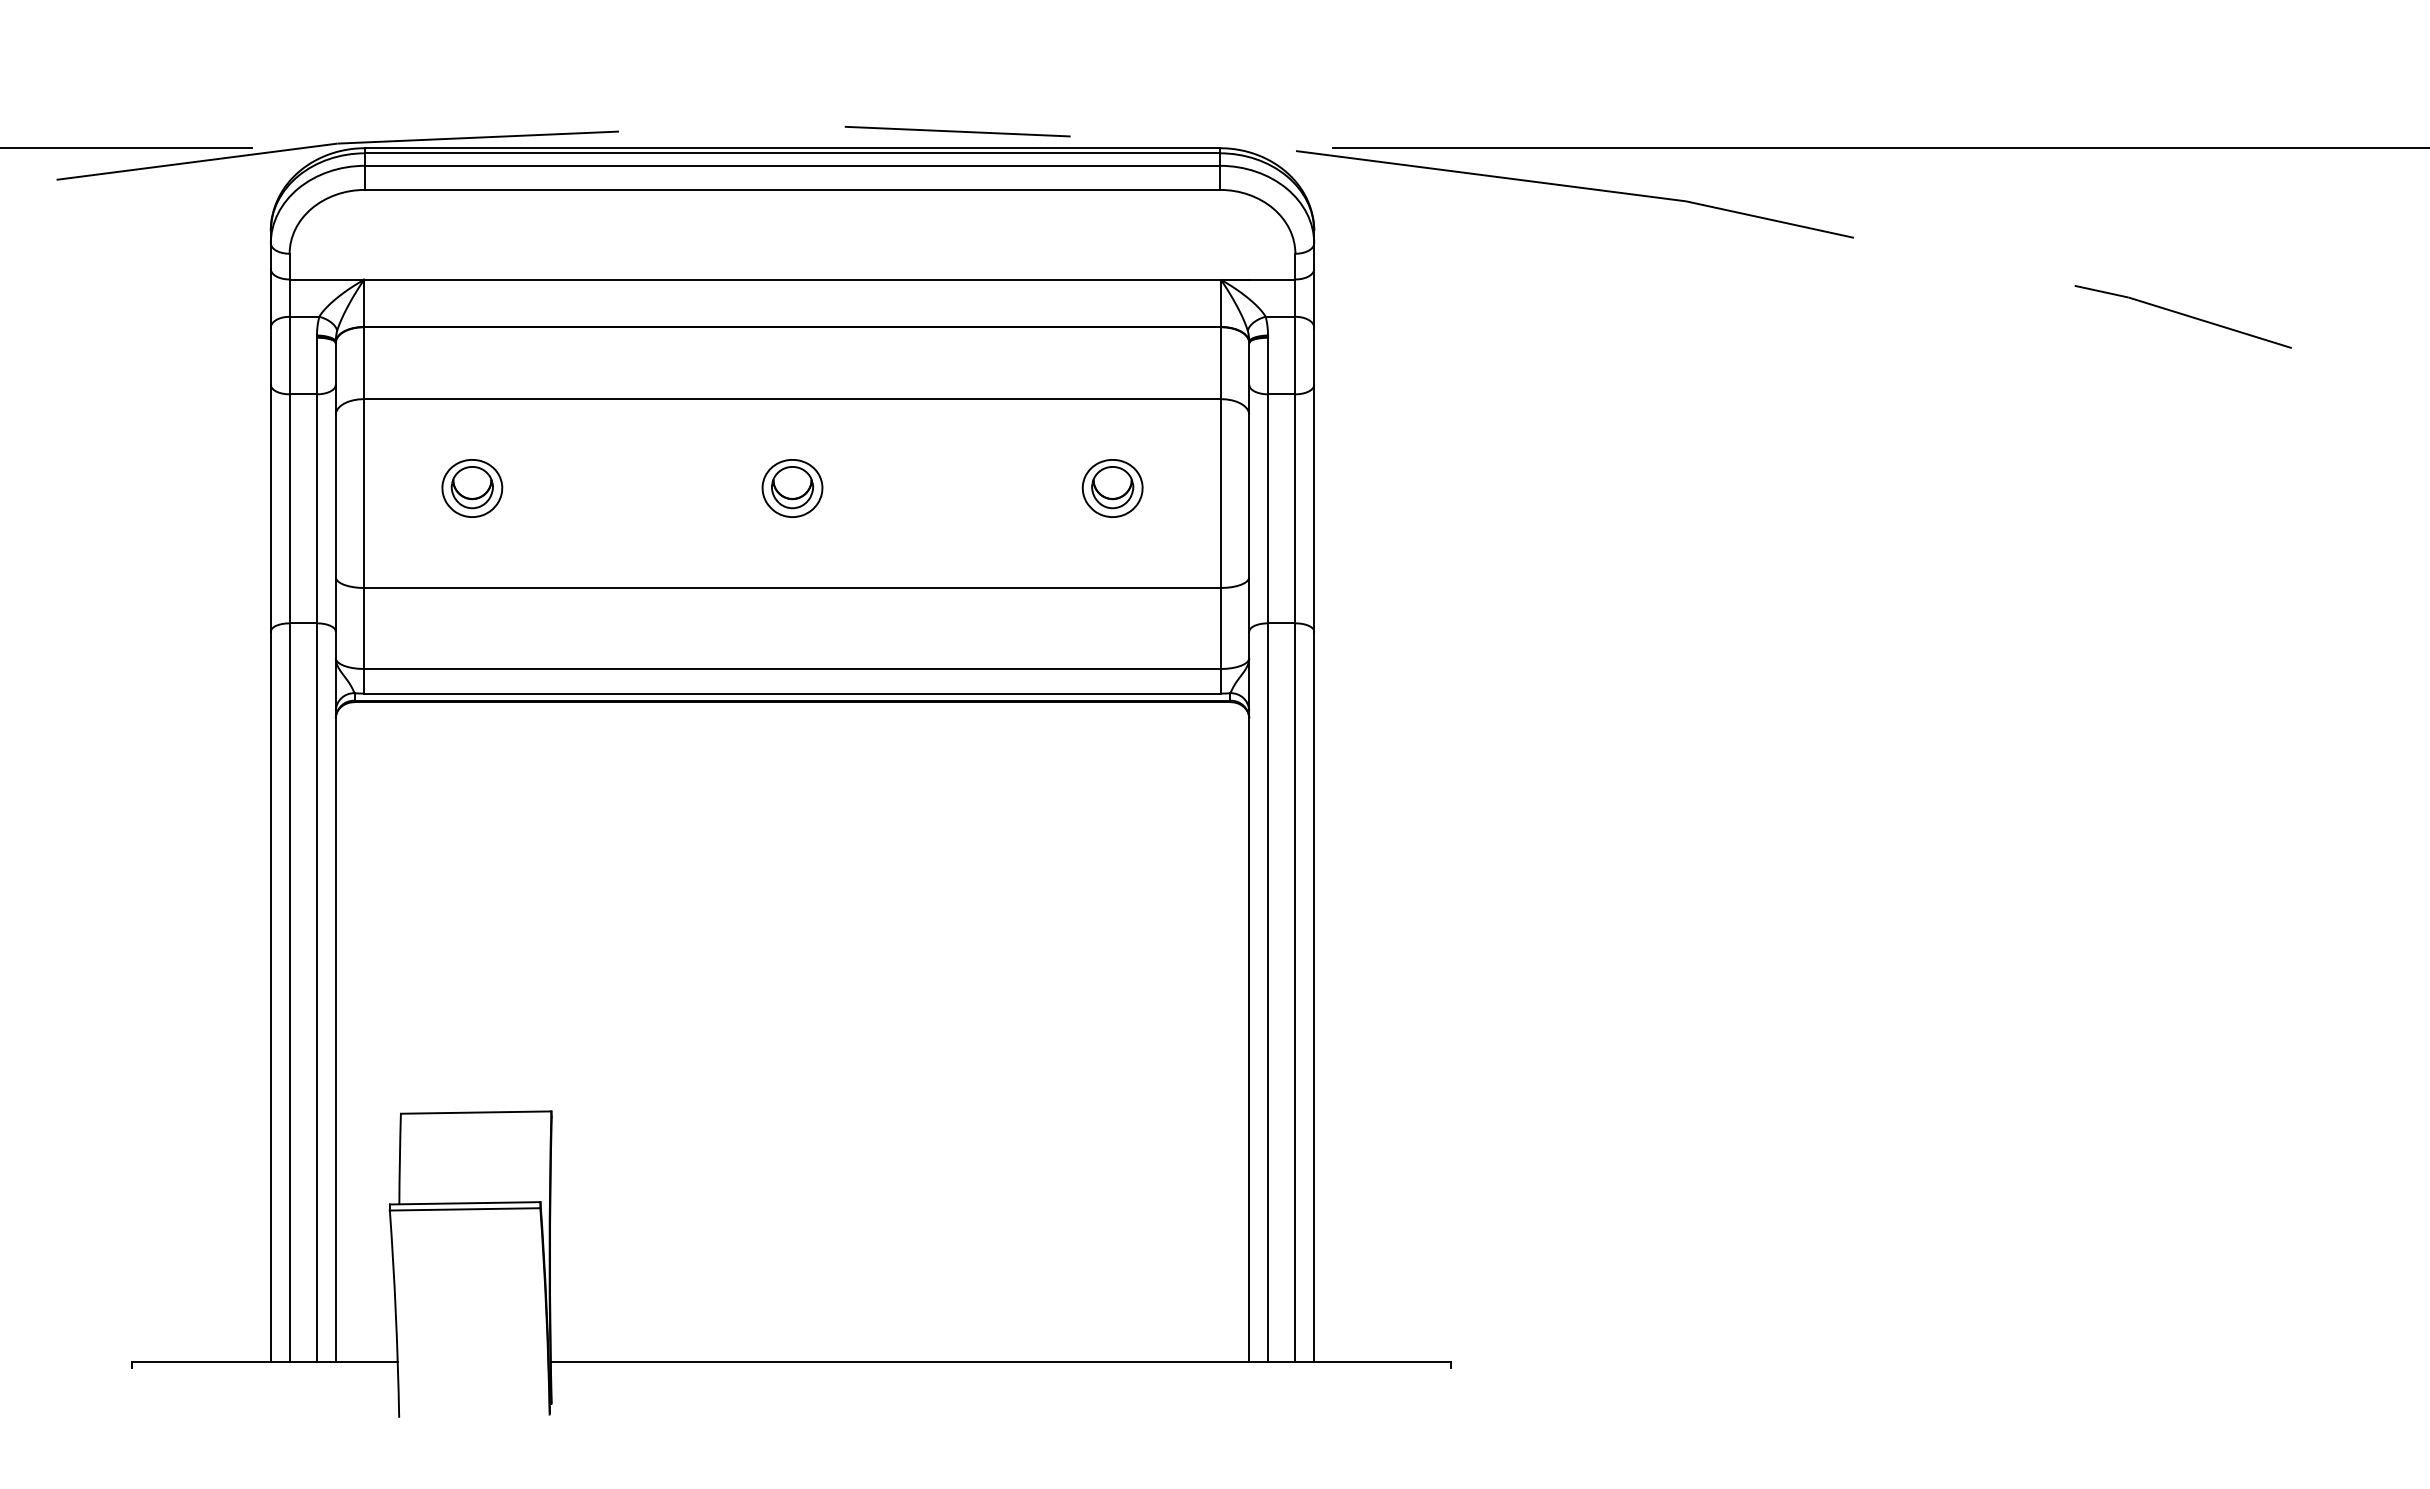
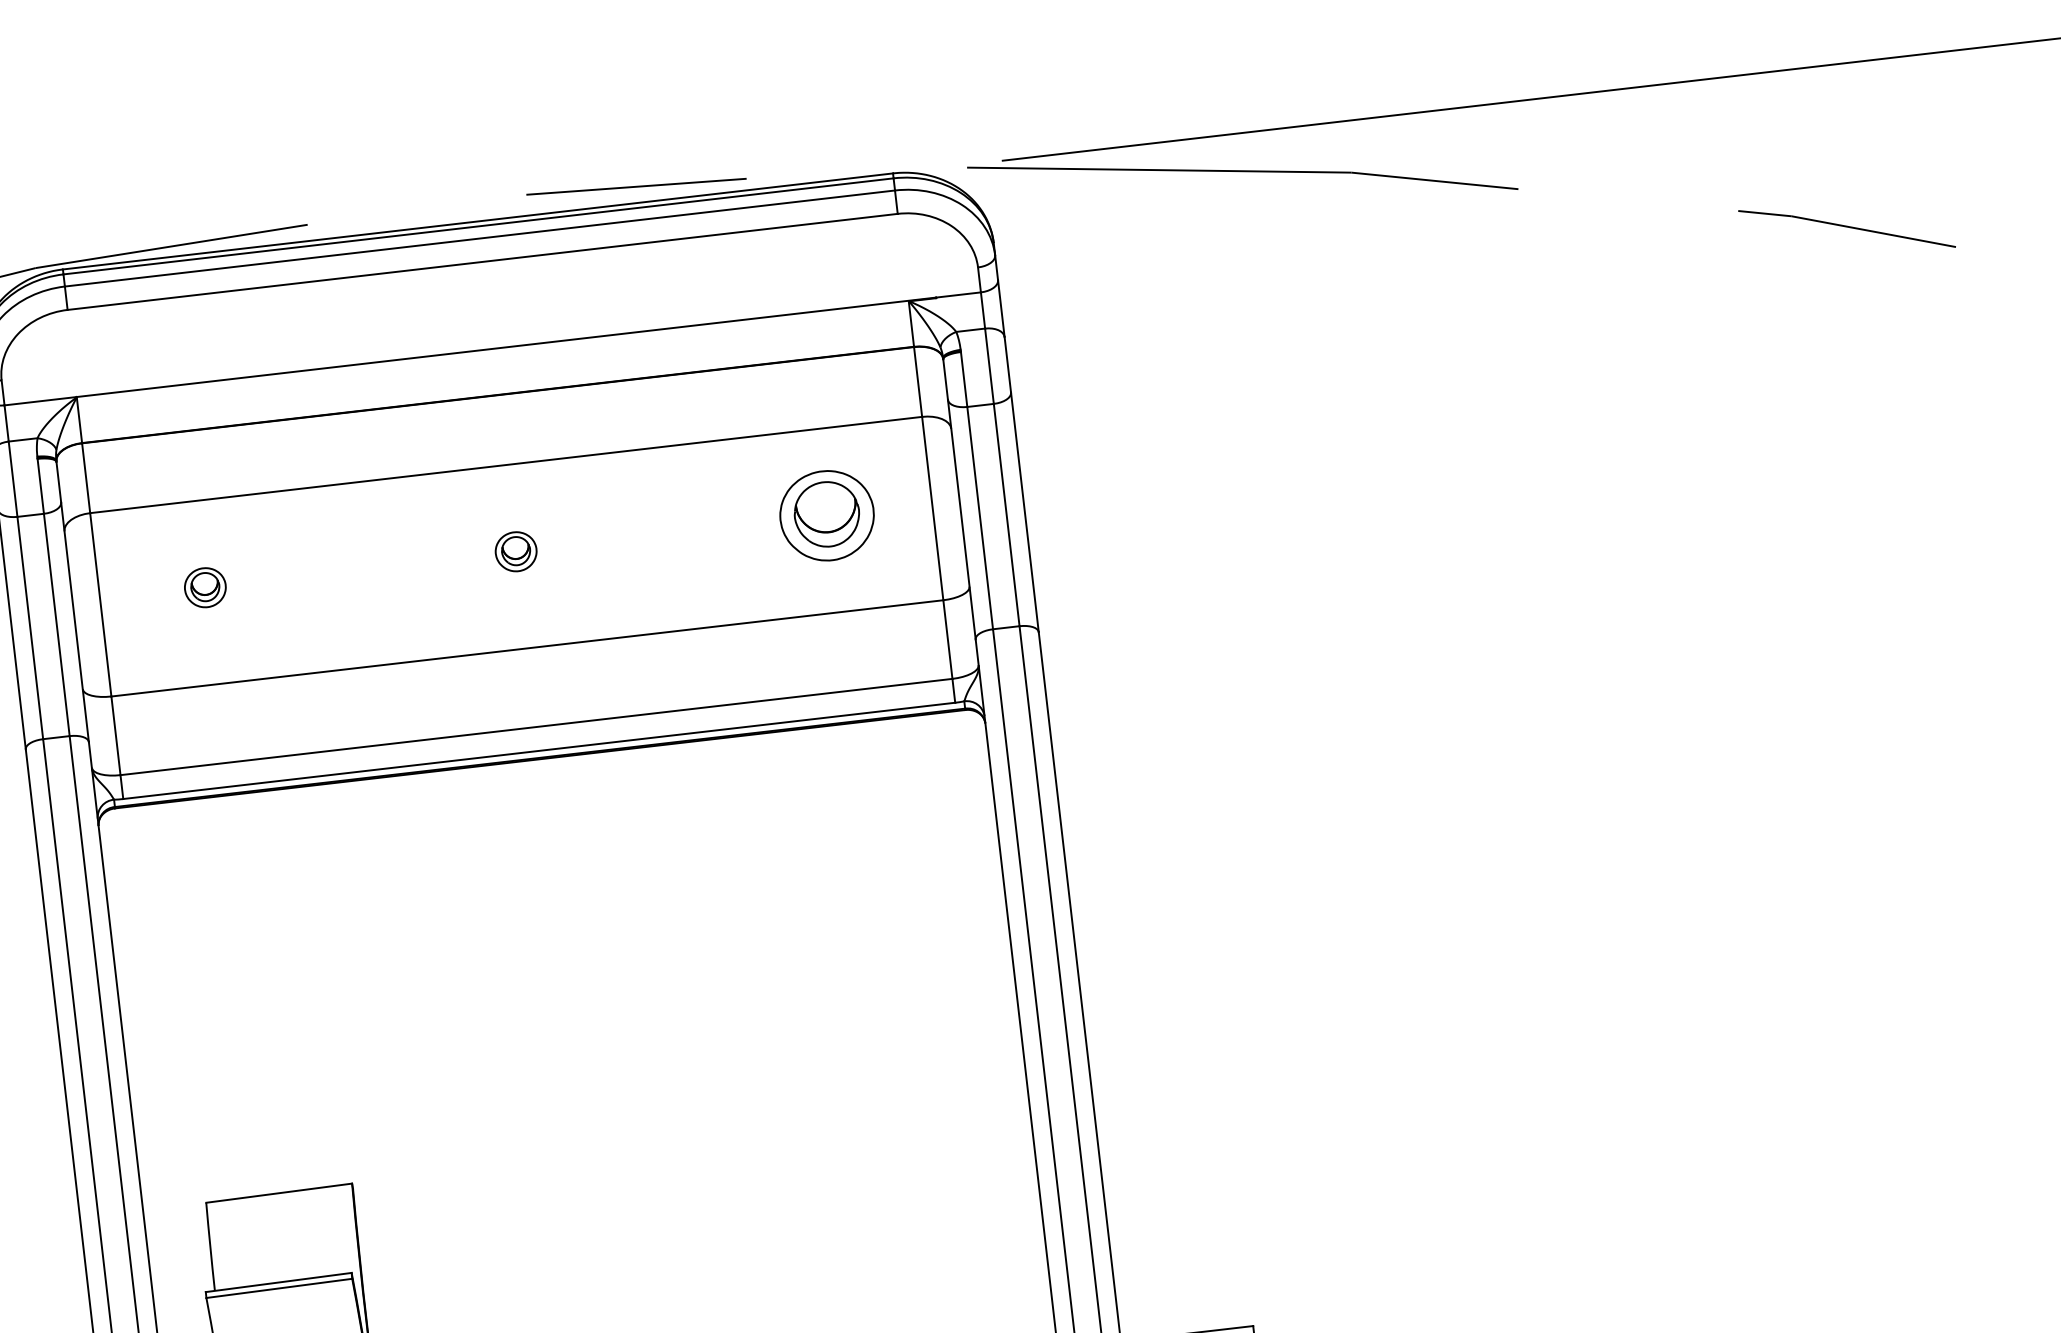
part: (472, 488) -> (205, 587), size x0.7
part: (792, 488) -> (516, 551), size x0.7
part: (1112, 488) -> (826, 515), size x1.6

